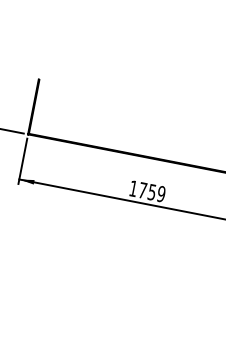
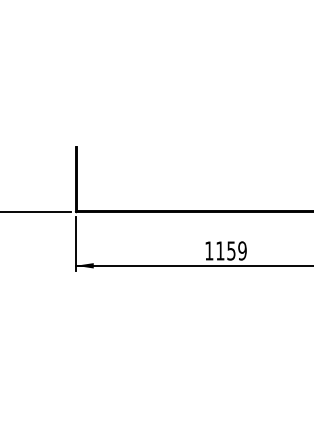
text: (143, 190) -> (220, 250), 1759 -> 1159

